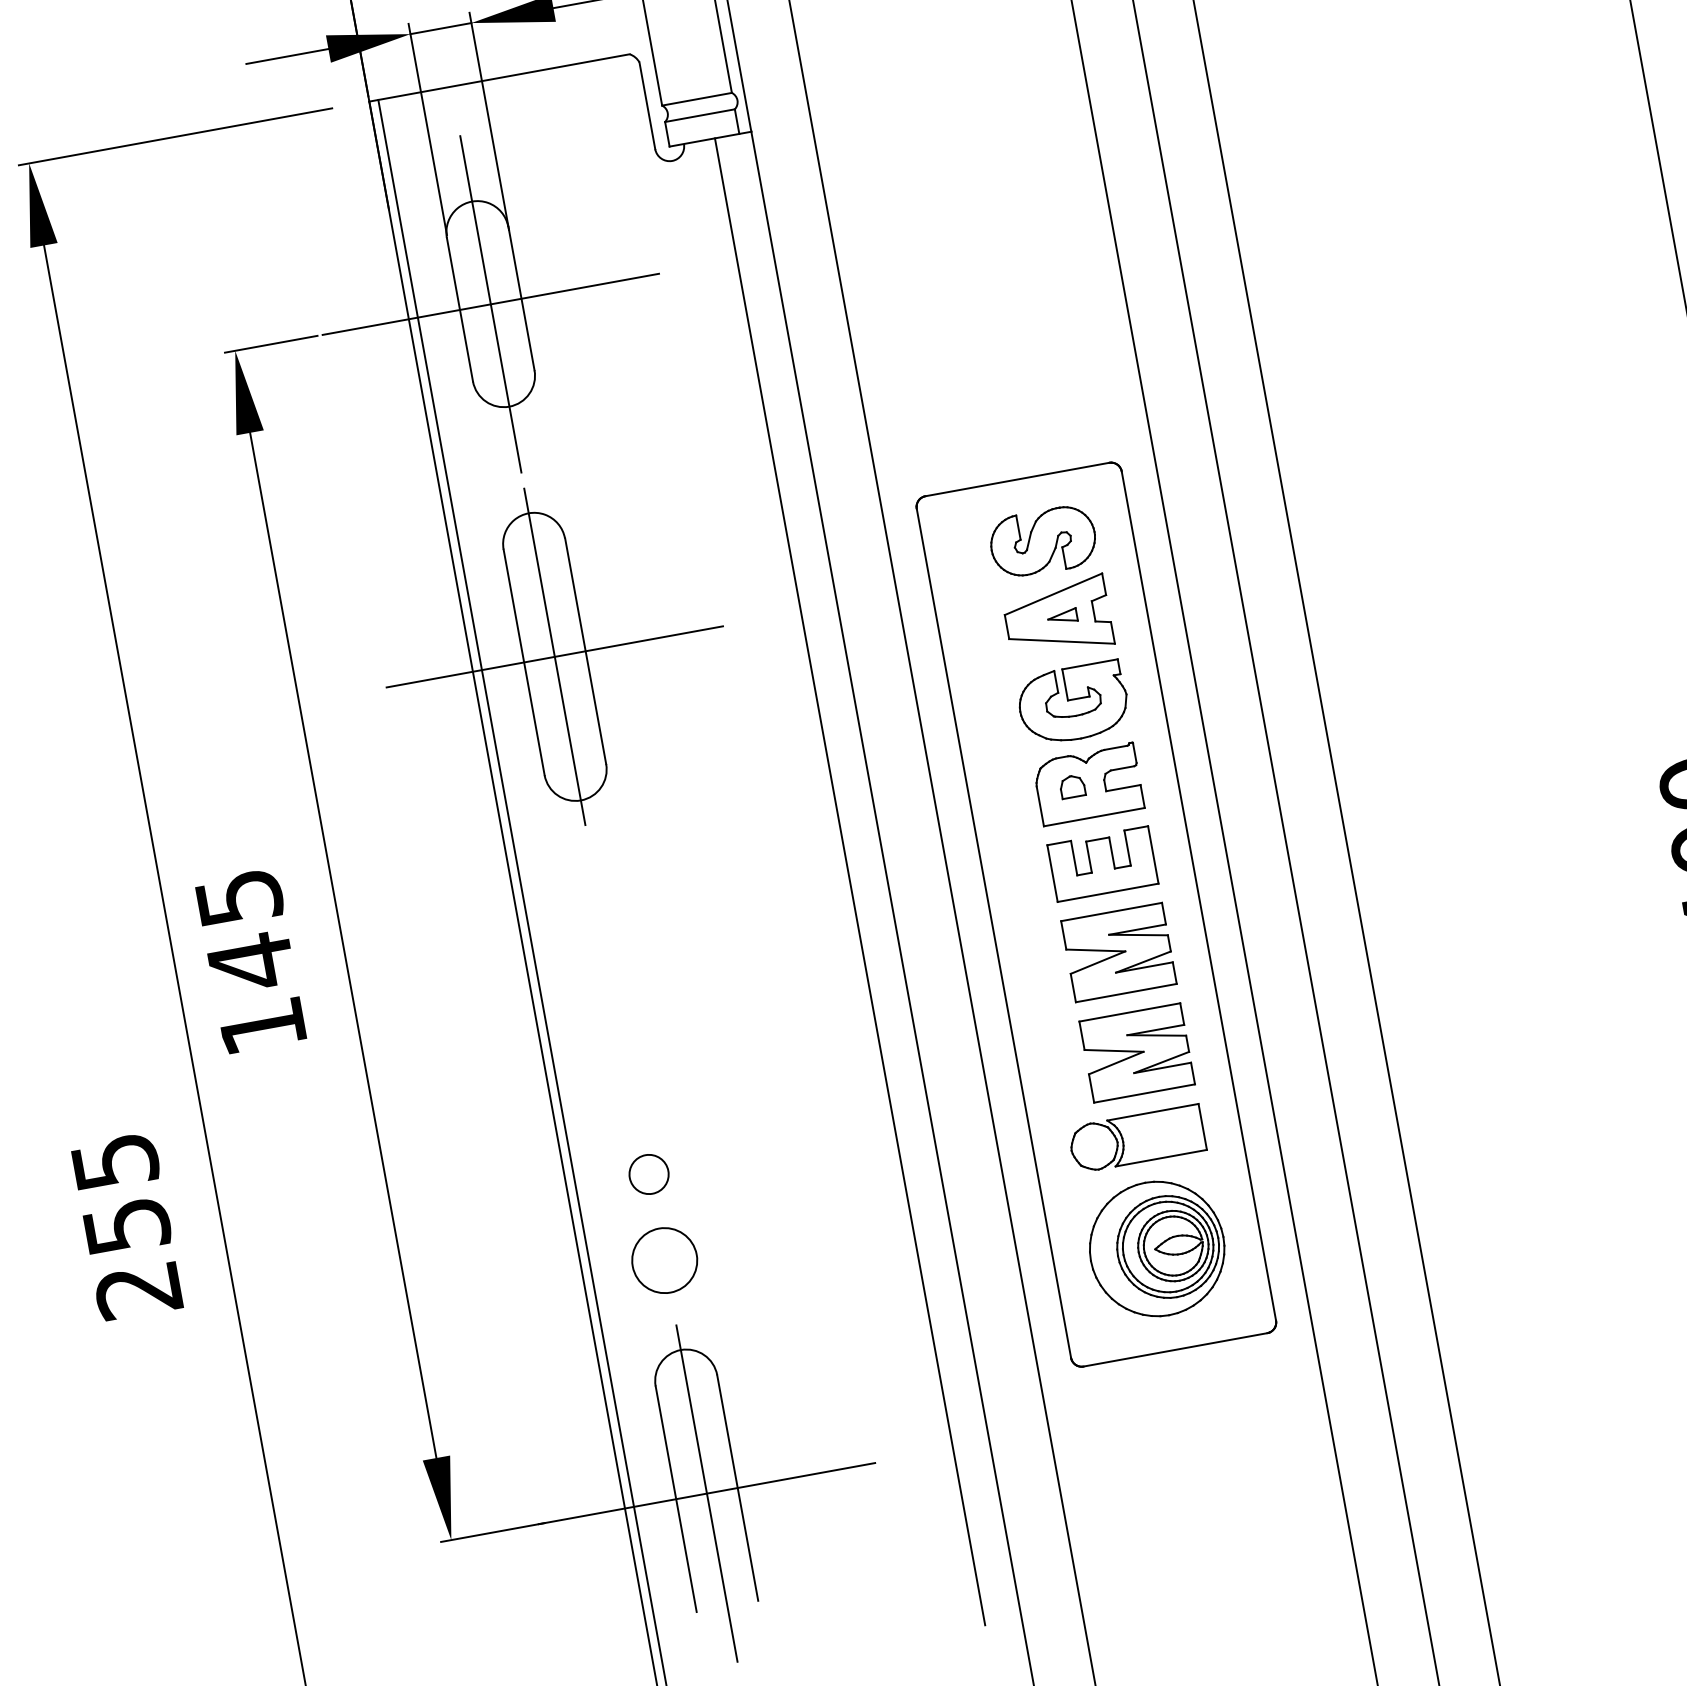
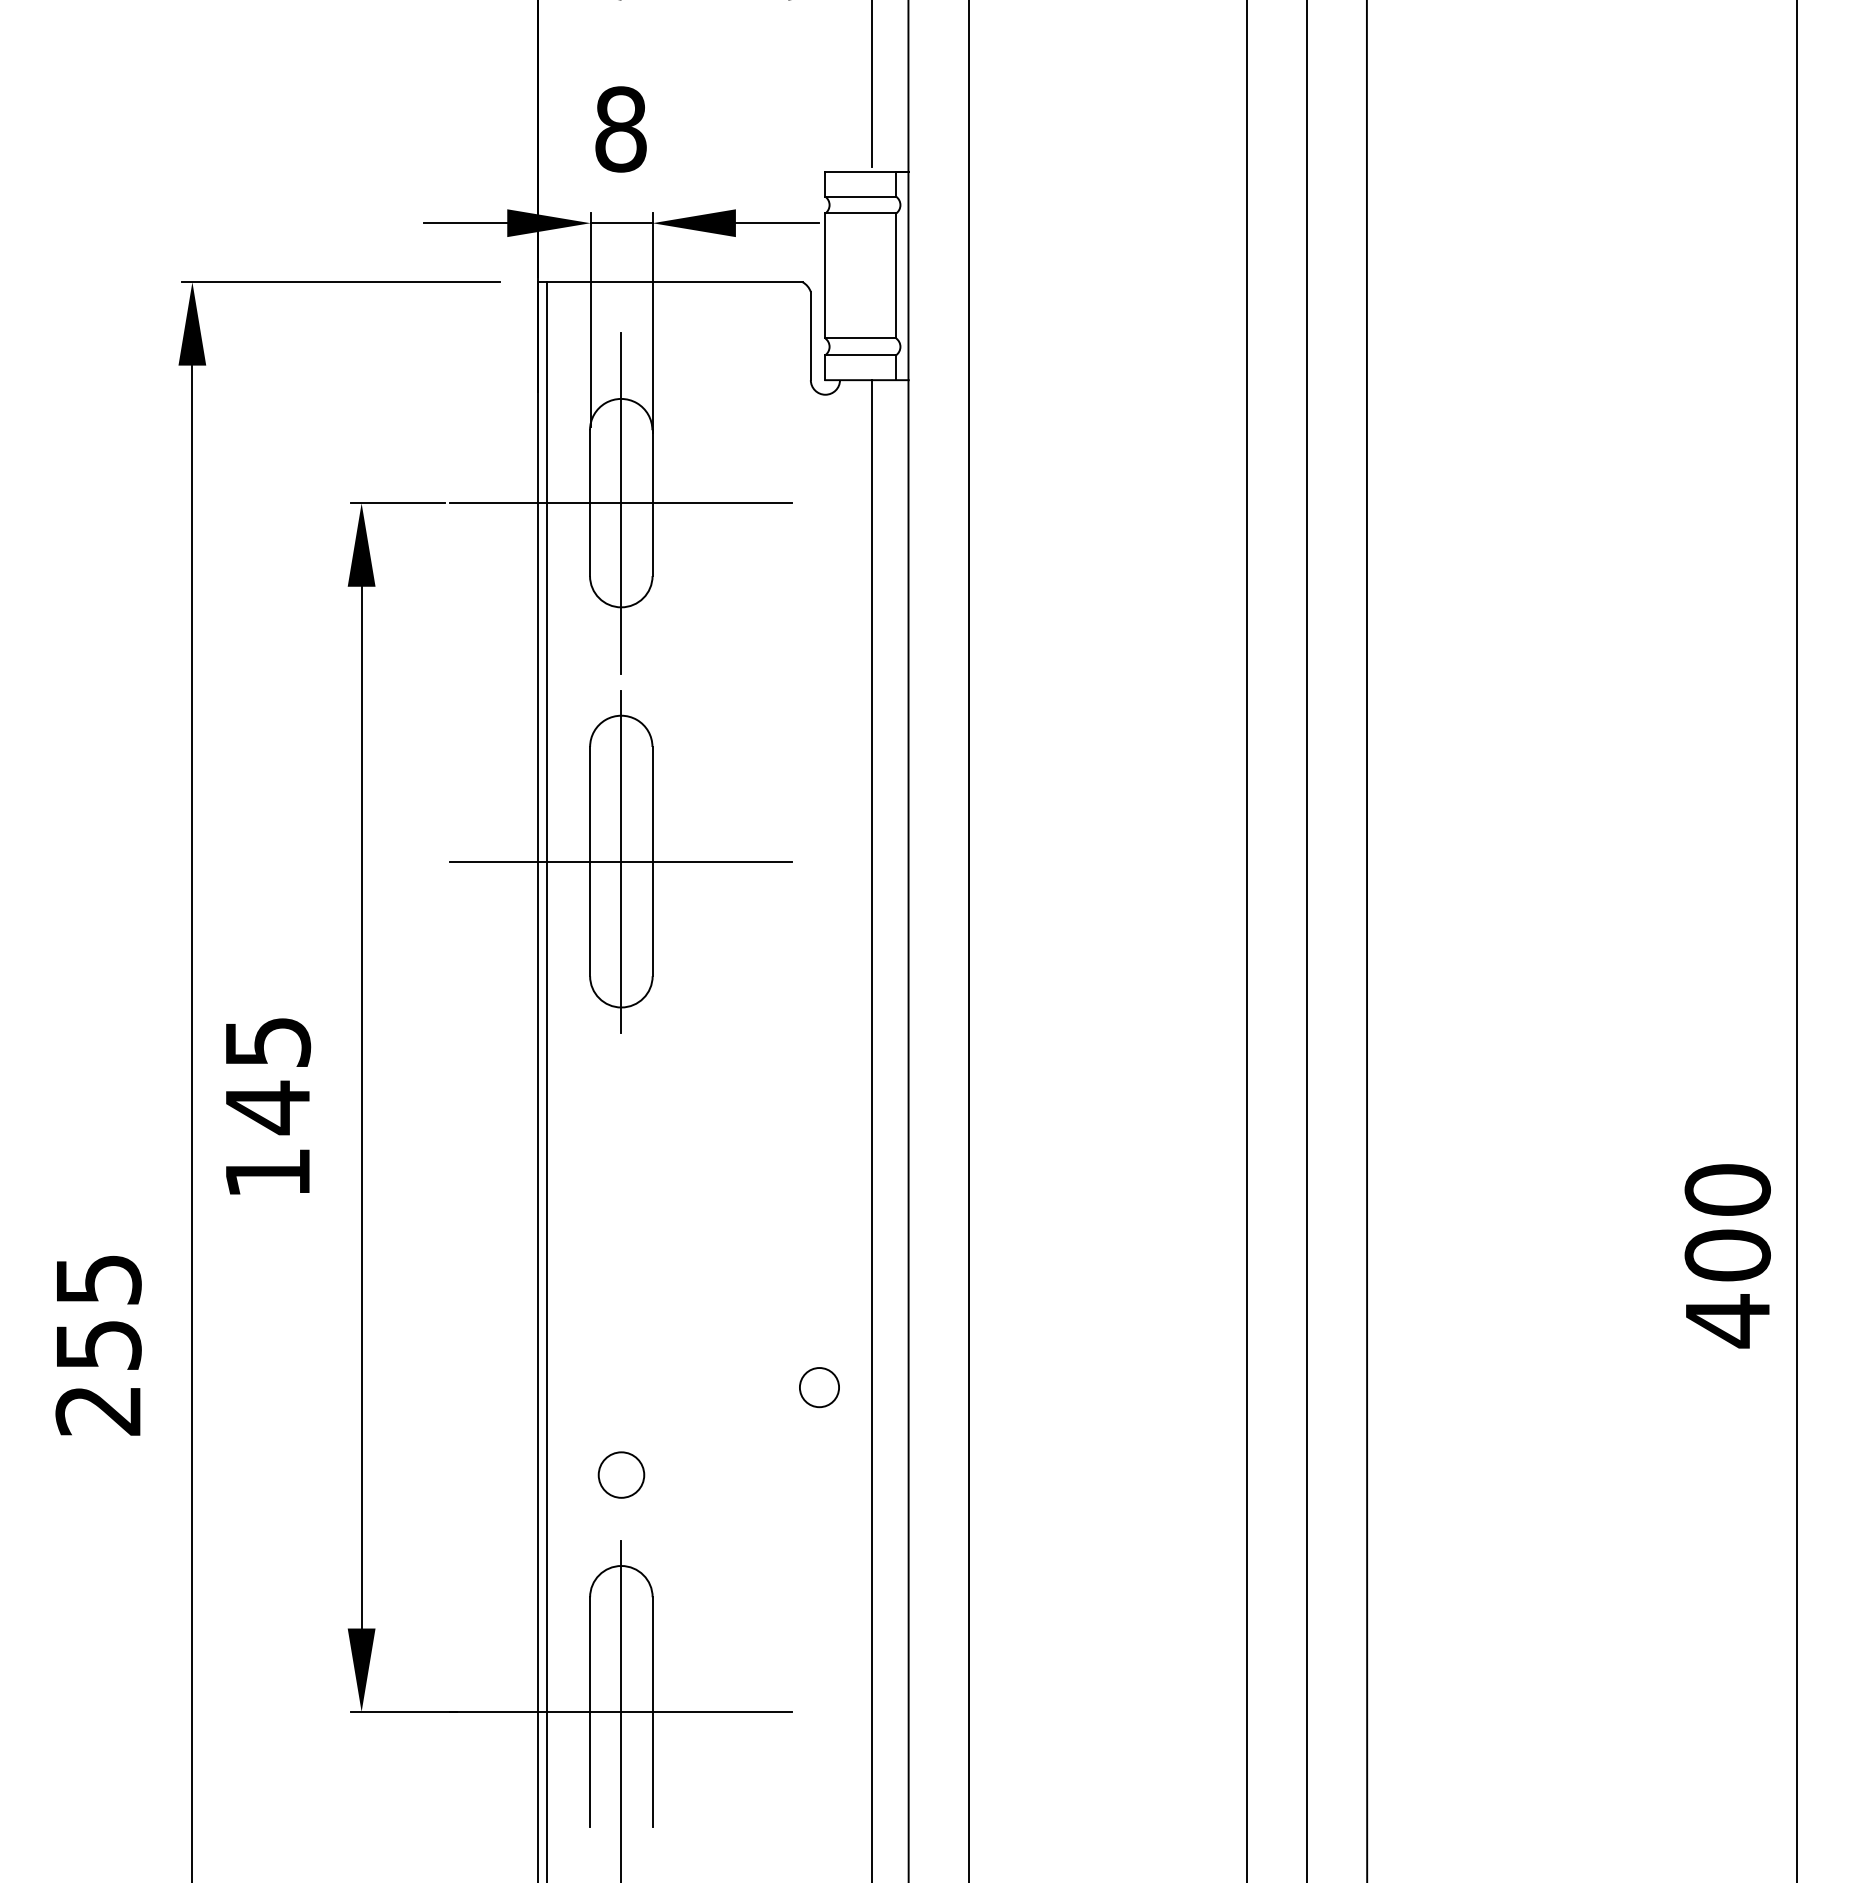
part: (1095, 914) -> (1107, 1211), removed
circle: (649, 1174) -> (819, 1387), moved
circle: (664, 1259) -> (621, 1474), size x0.7

